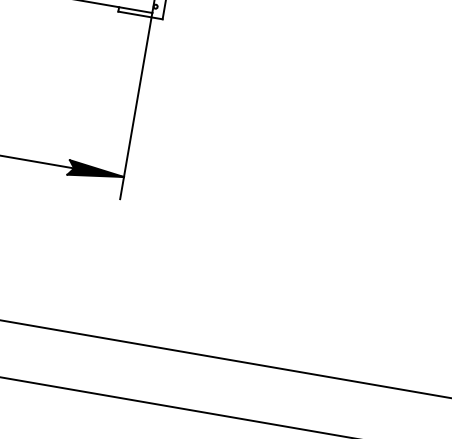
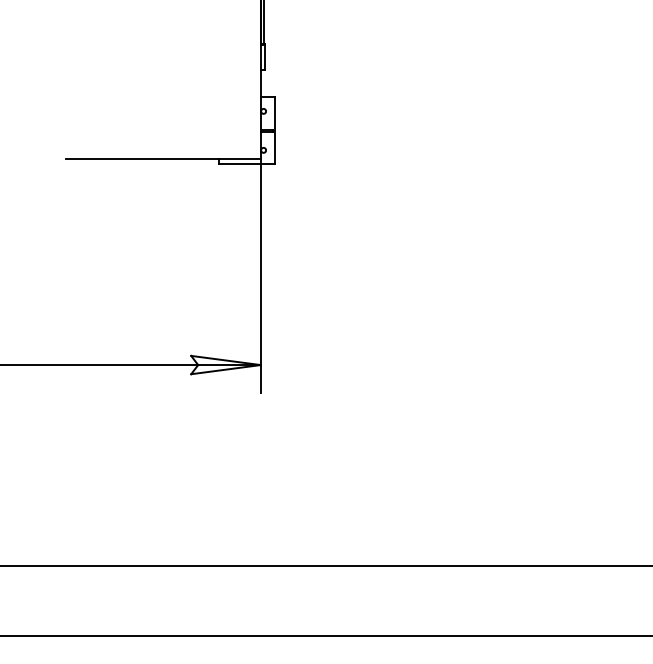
fill: (95, 171) -> (225, 364), removed

